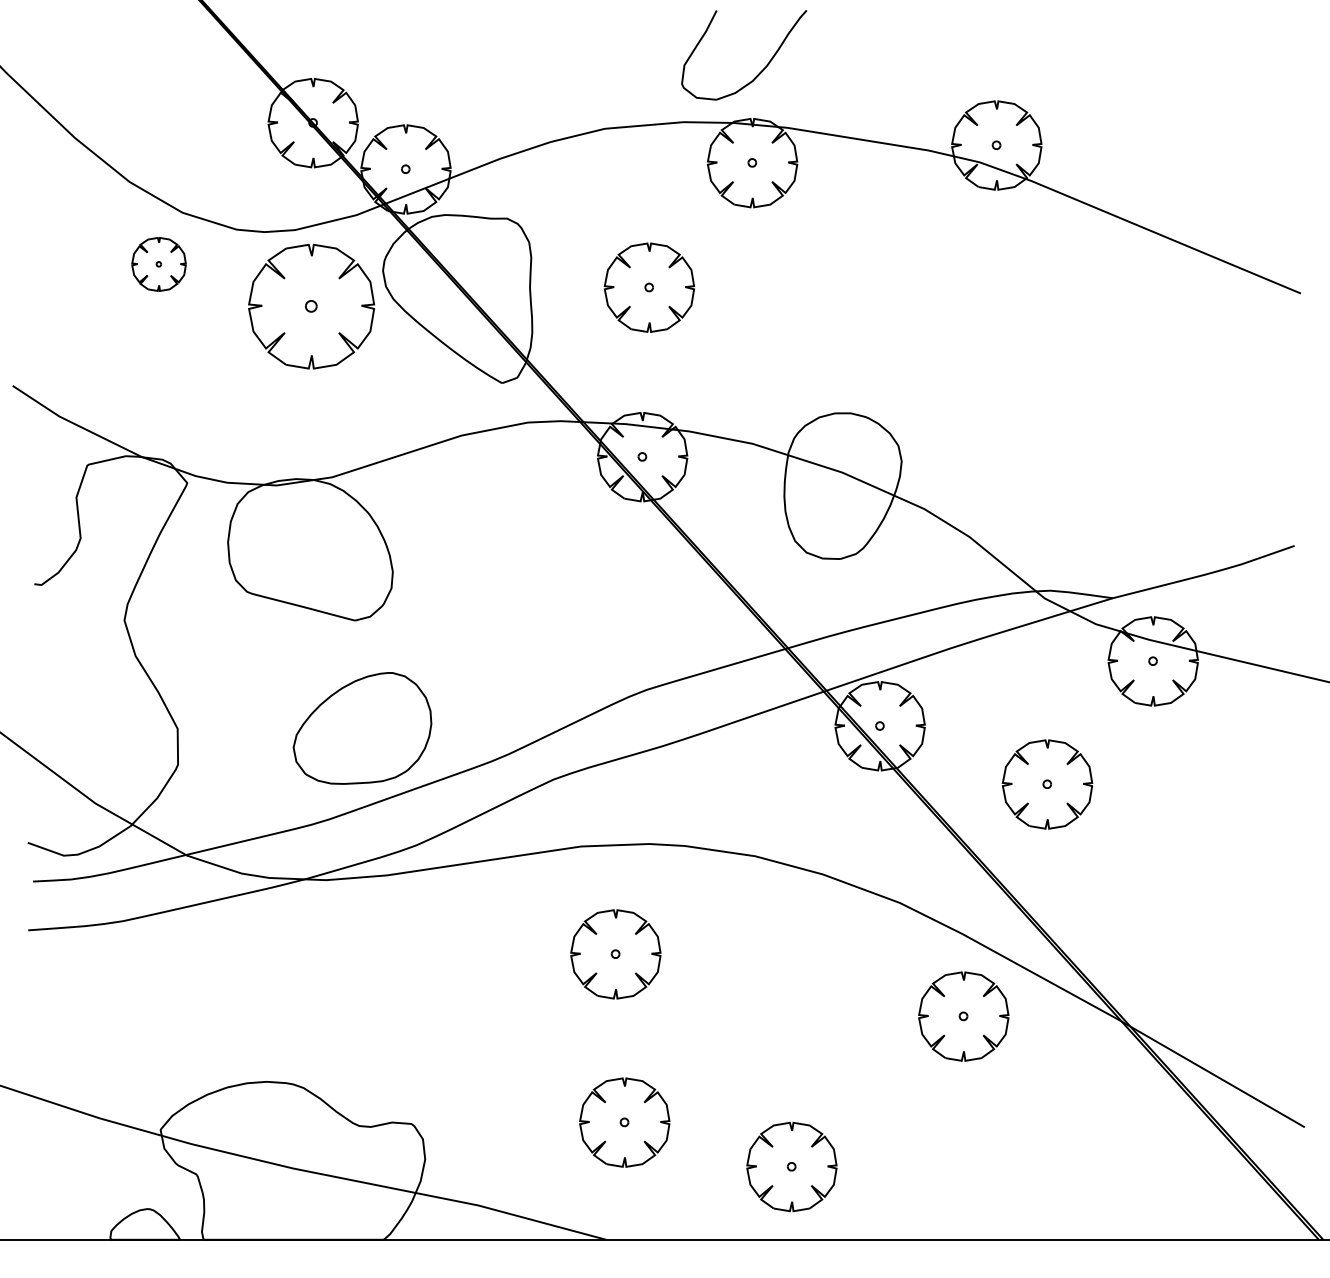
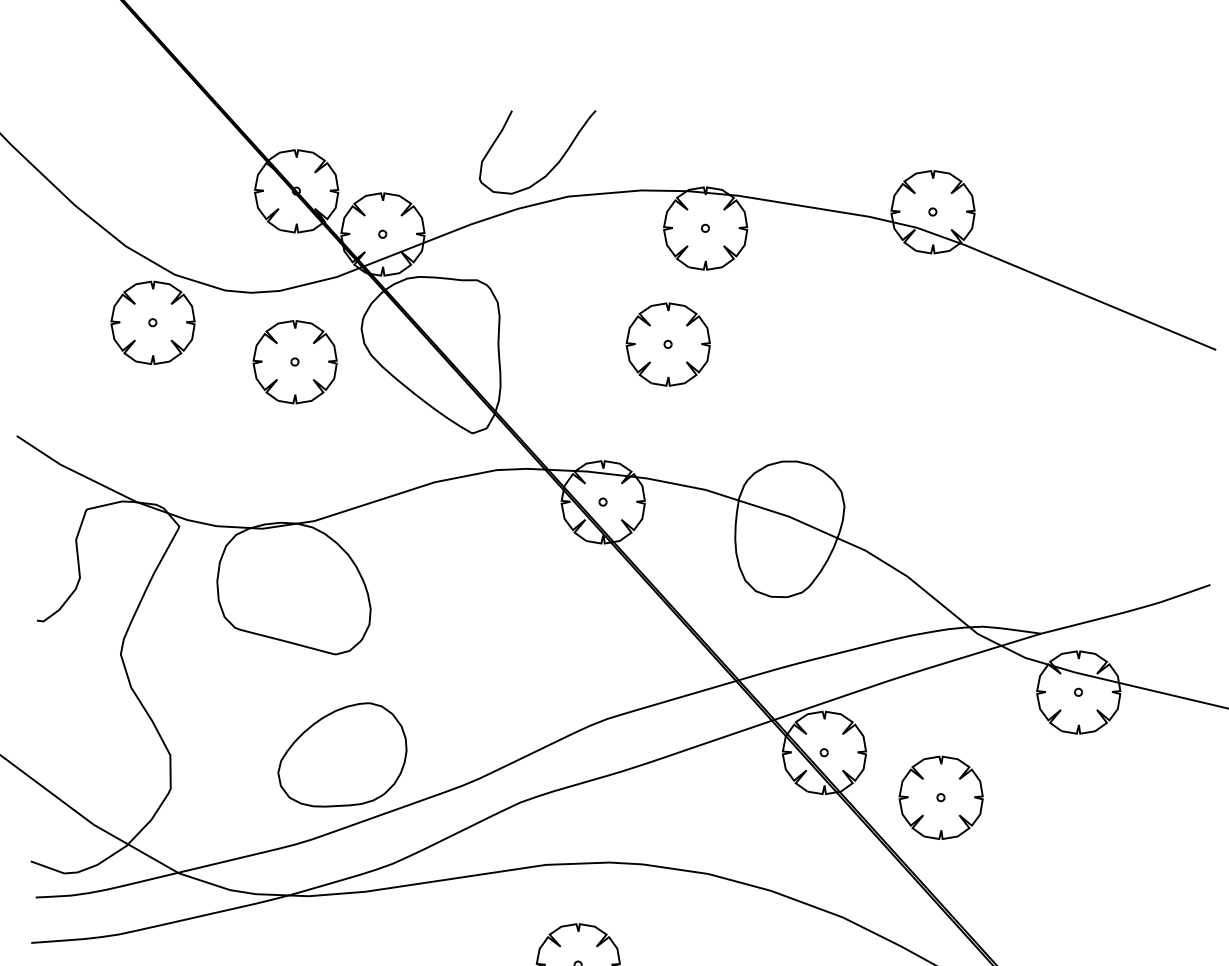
curve: (760, 71) -> (552, 167), moved
part: (158, 264) -> (152, 322), size x1.67
part: (649, 287) -> (668, 344), moved
part: (311, 306) -> (294, 362), size x0.71
part: (1047, 784) -> (941, 797), moved

